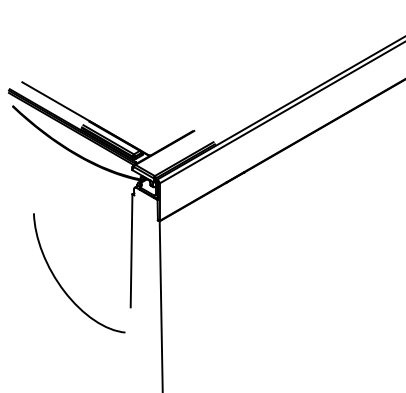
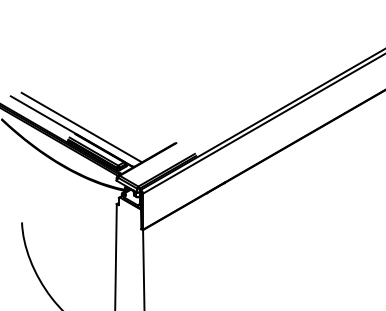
line: (95, 114) -> (81, 127), added

